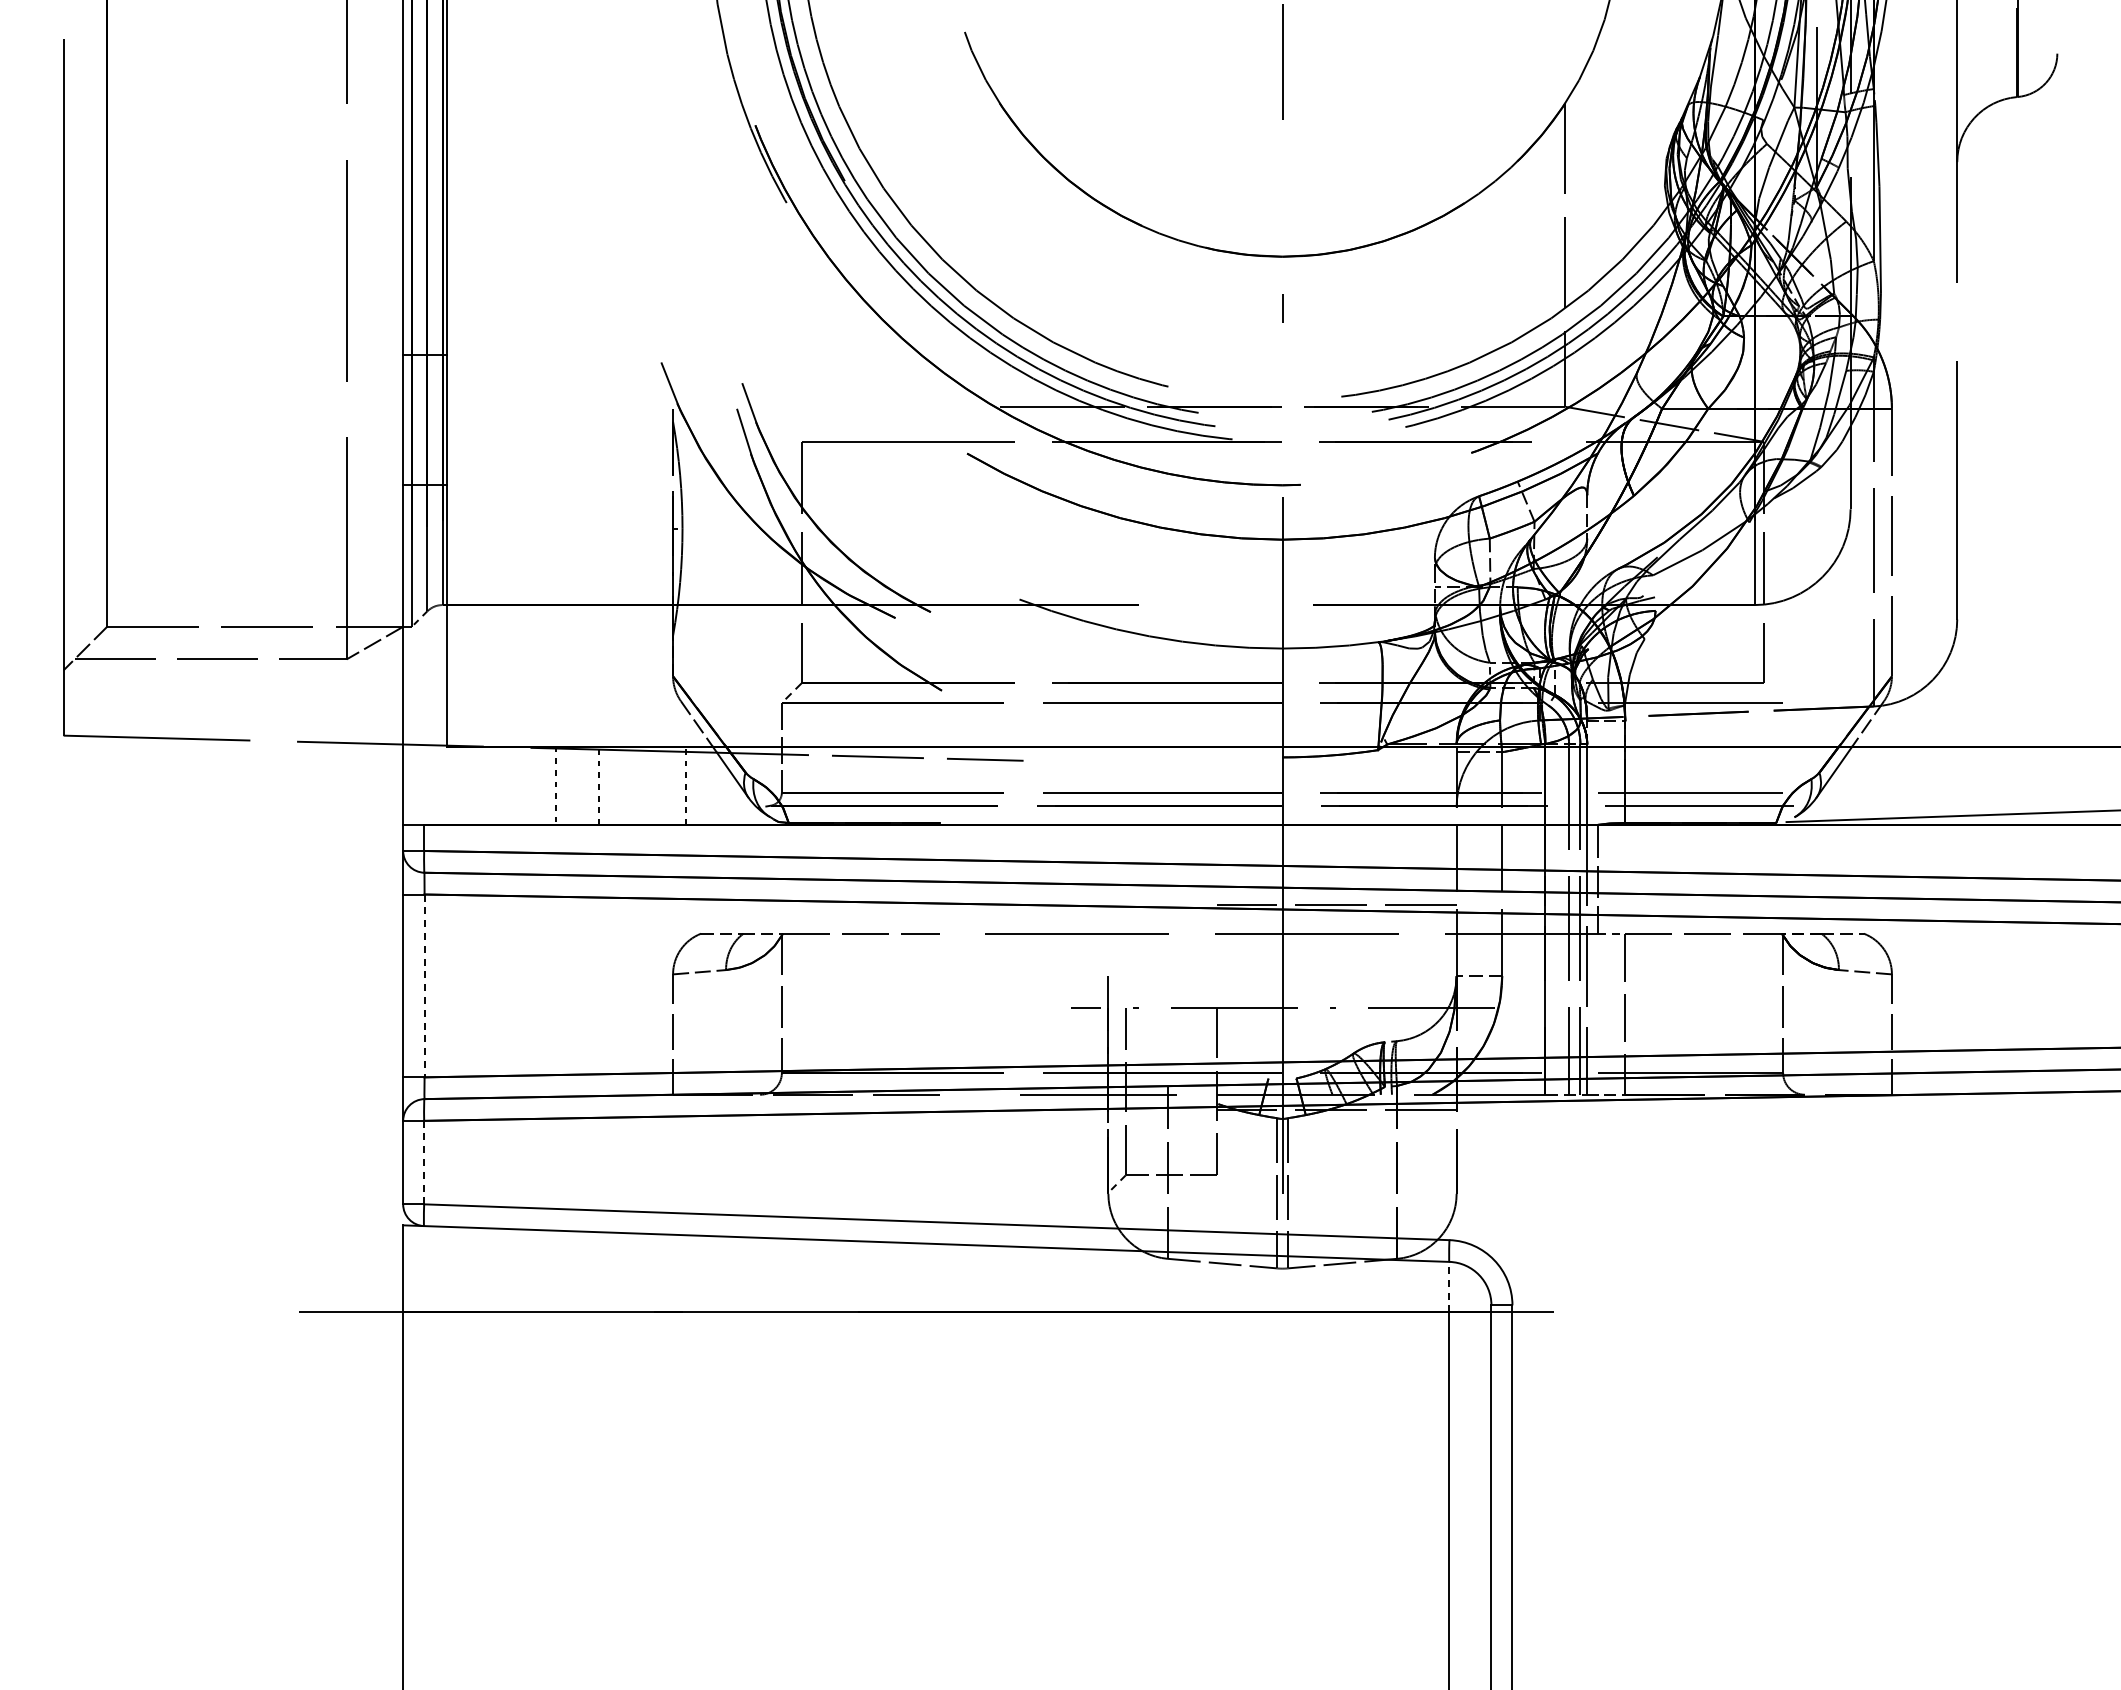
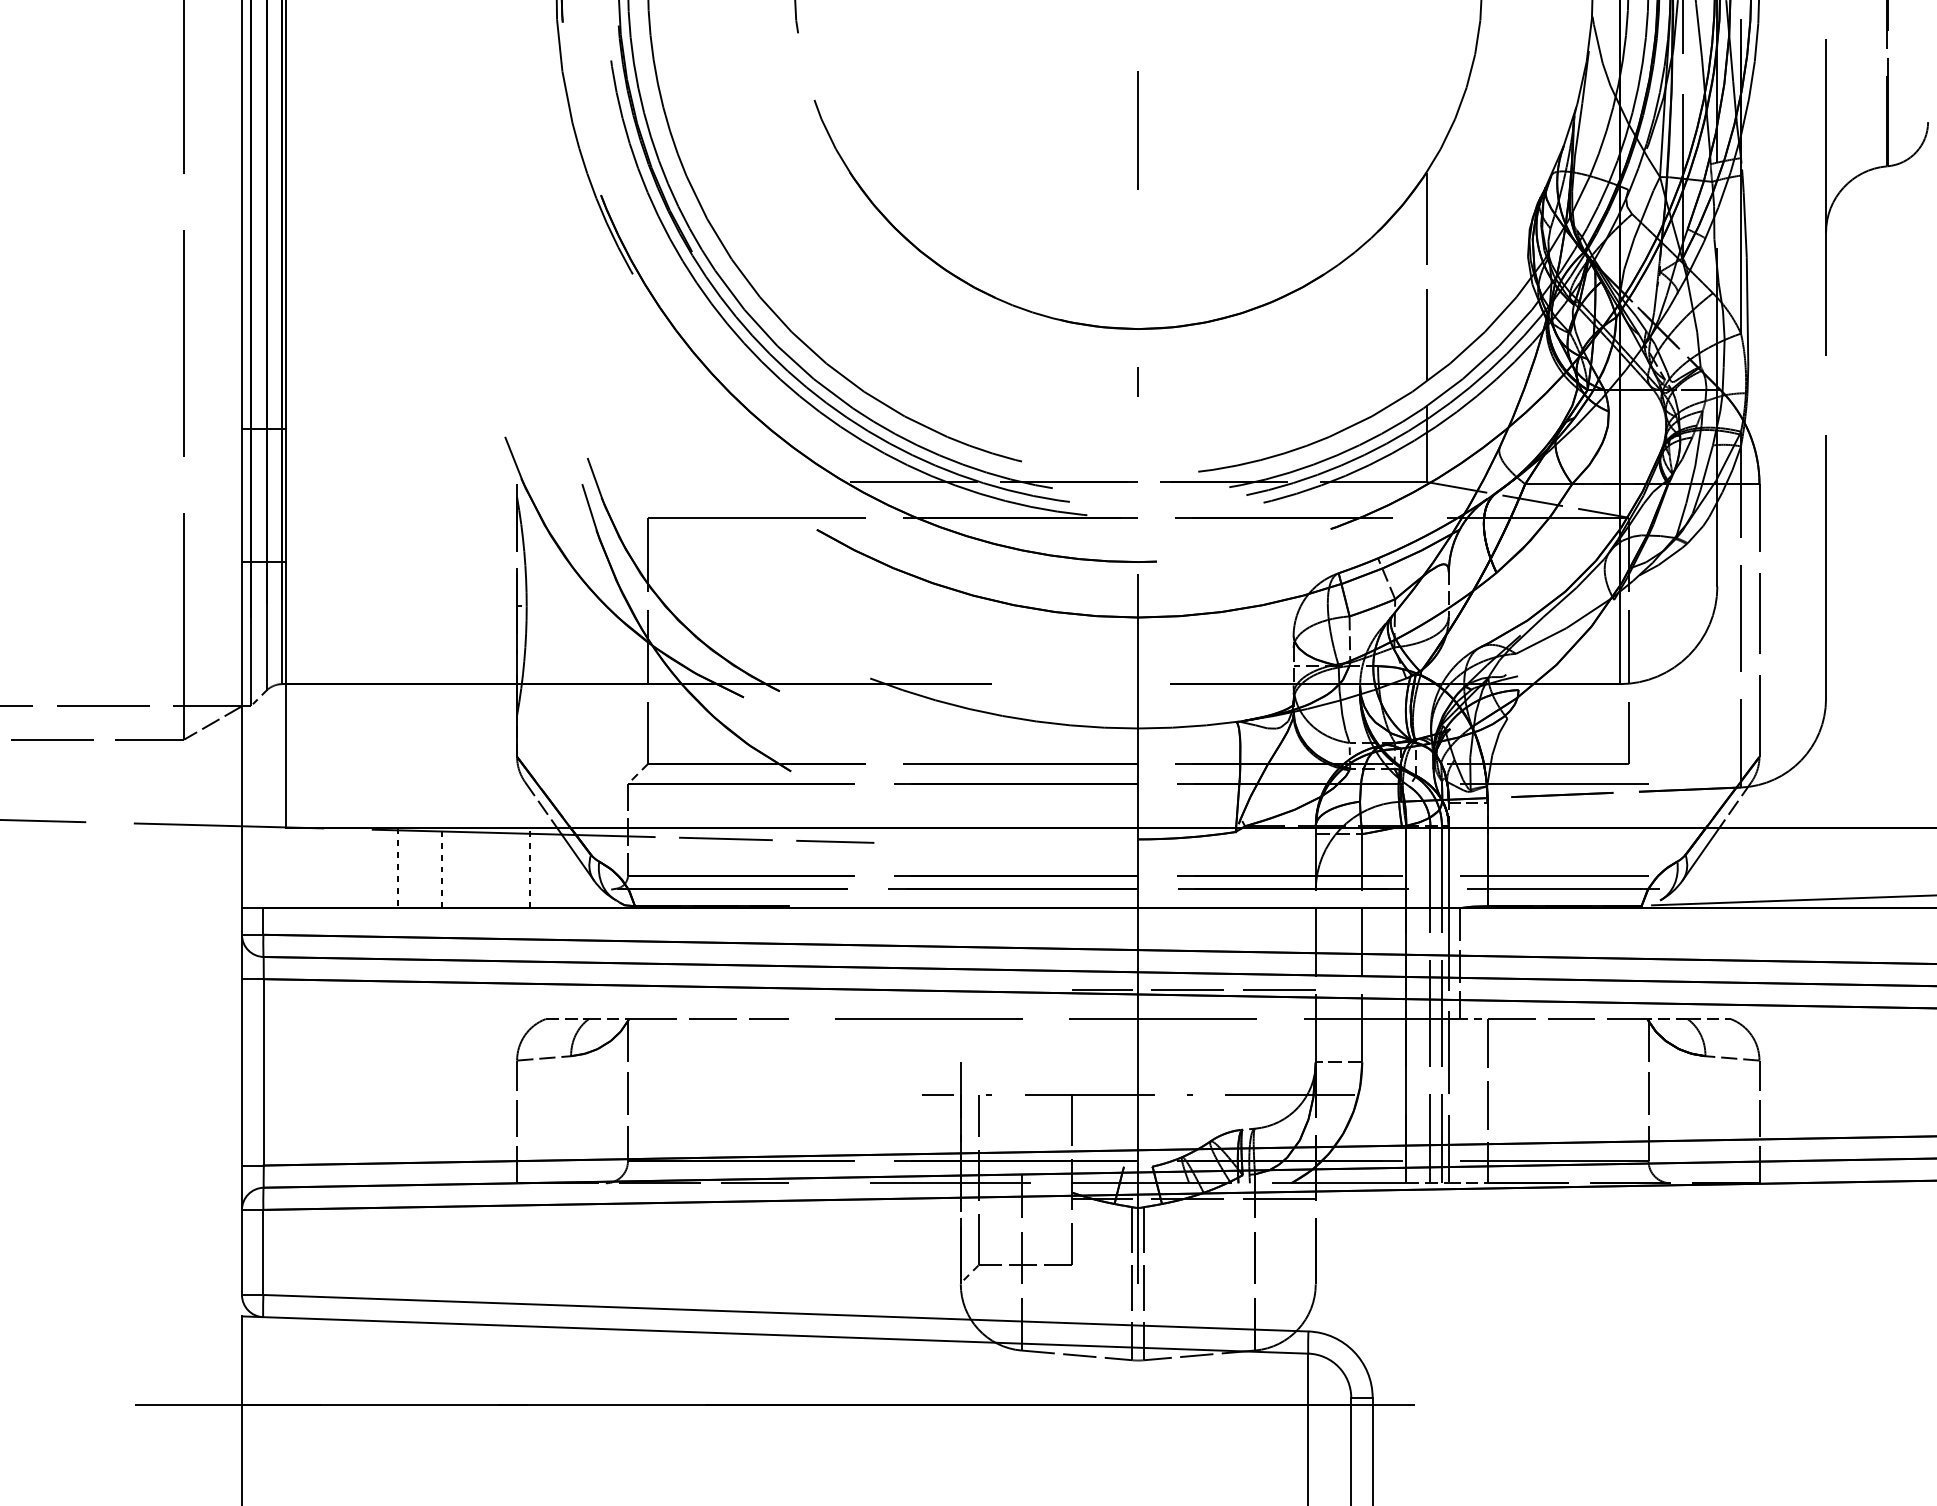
line: (424, 986) -> (263, 1072), dashed -> solid
line: (424, 1162) -> (263, 1252), dashed -> solid
line: (1449, 1286) -> (1308, 1378), dashed -> solid

